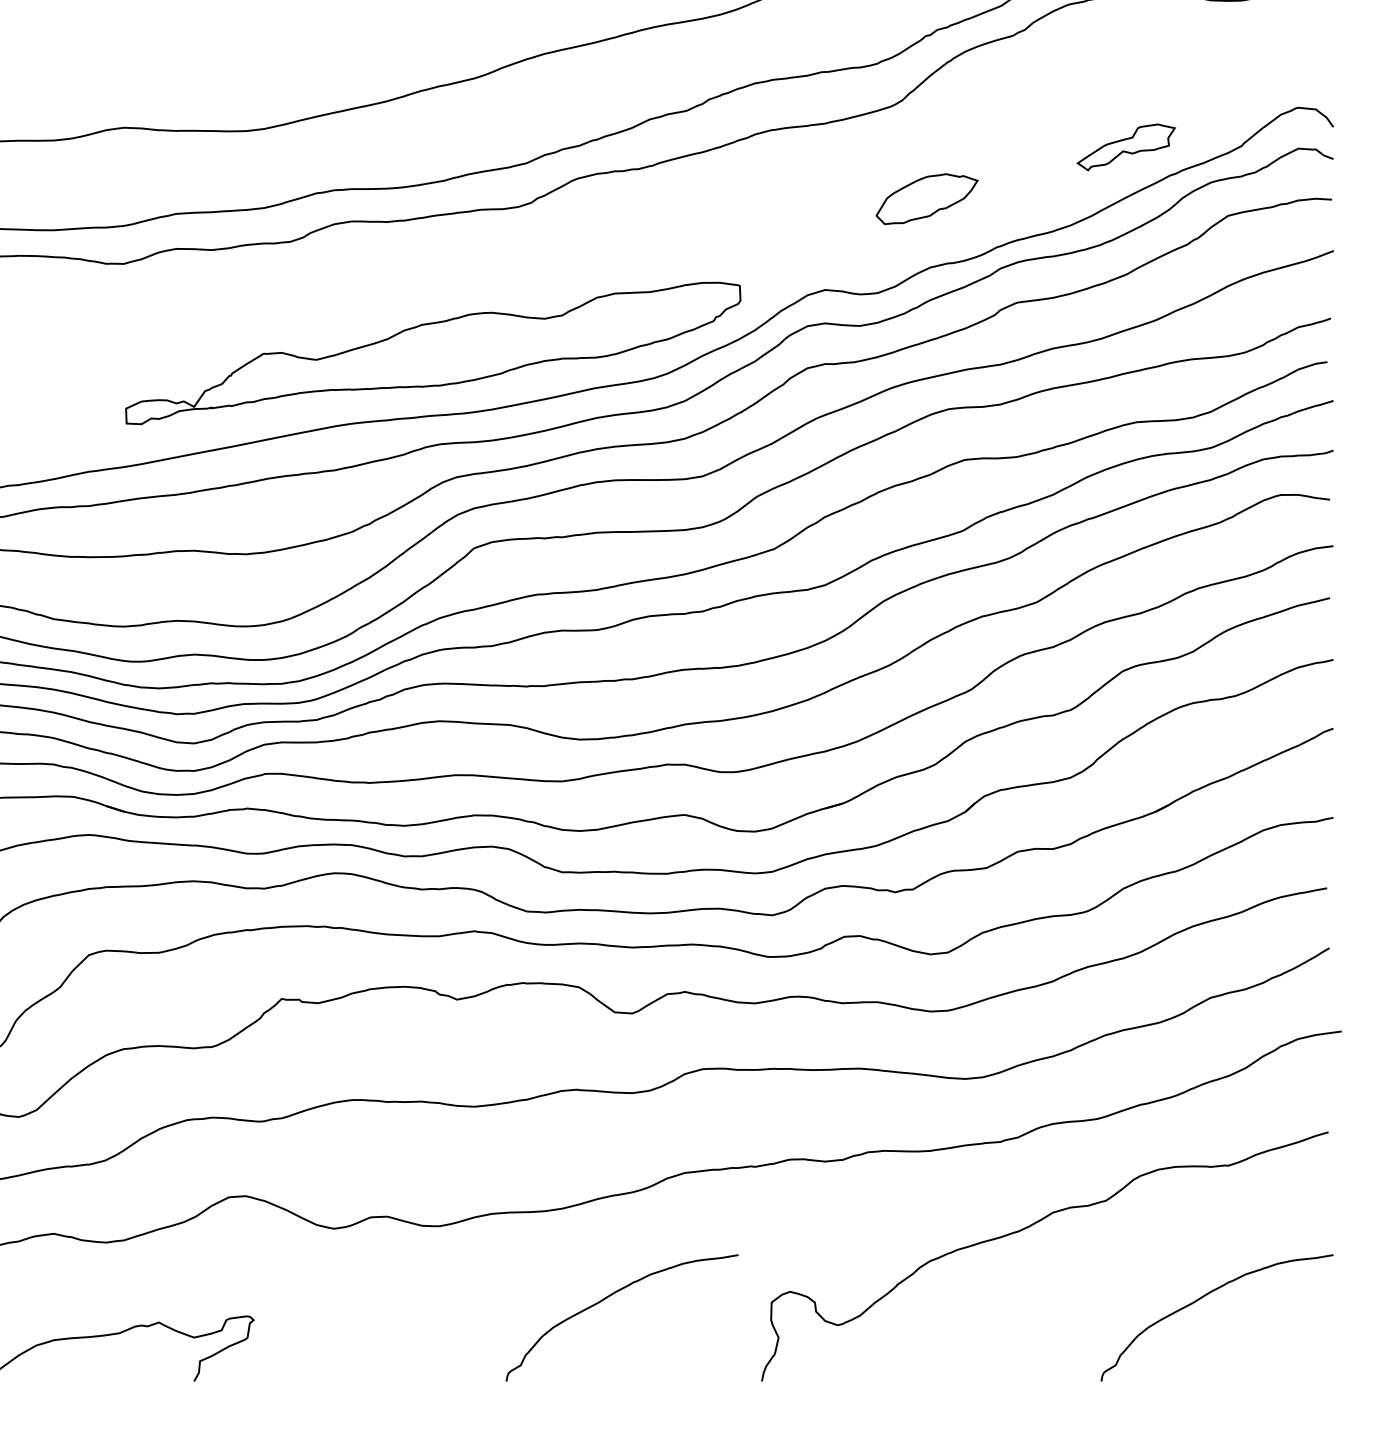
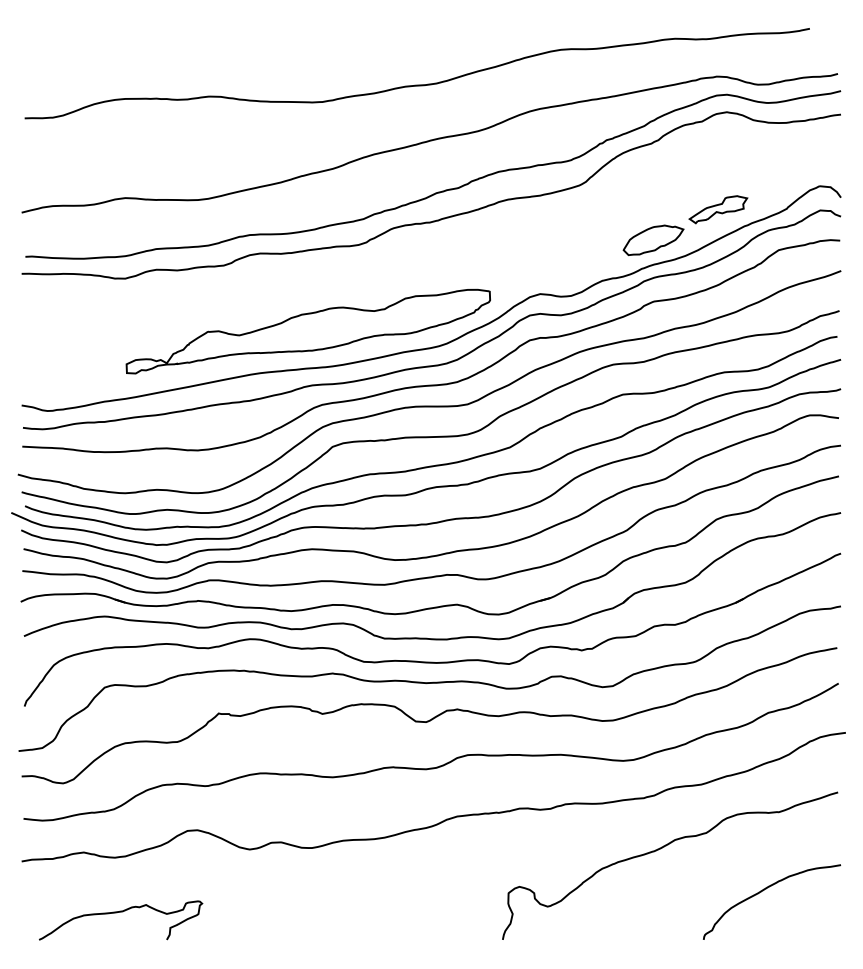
part: (926, 199) -> (653, 240), moved
curve: (607, 1299) -> (411, 891), removed

